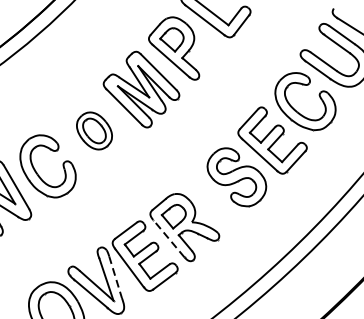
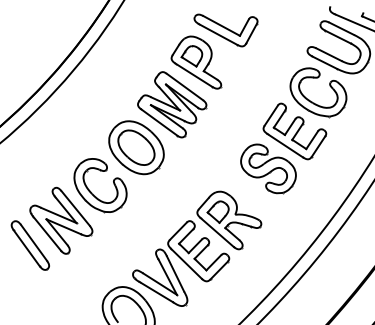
part: (94, 130) -> (136, 147), size x1.67
line: (169, 238) -> (217, 232), dashed -> solid
line: (115, 277) -> (175, 274), dashed -> solid

